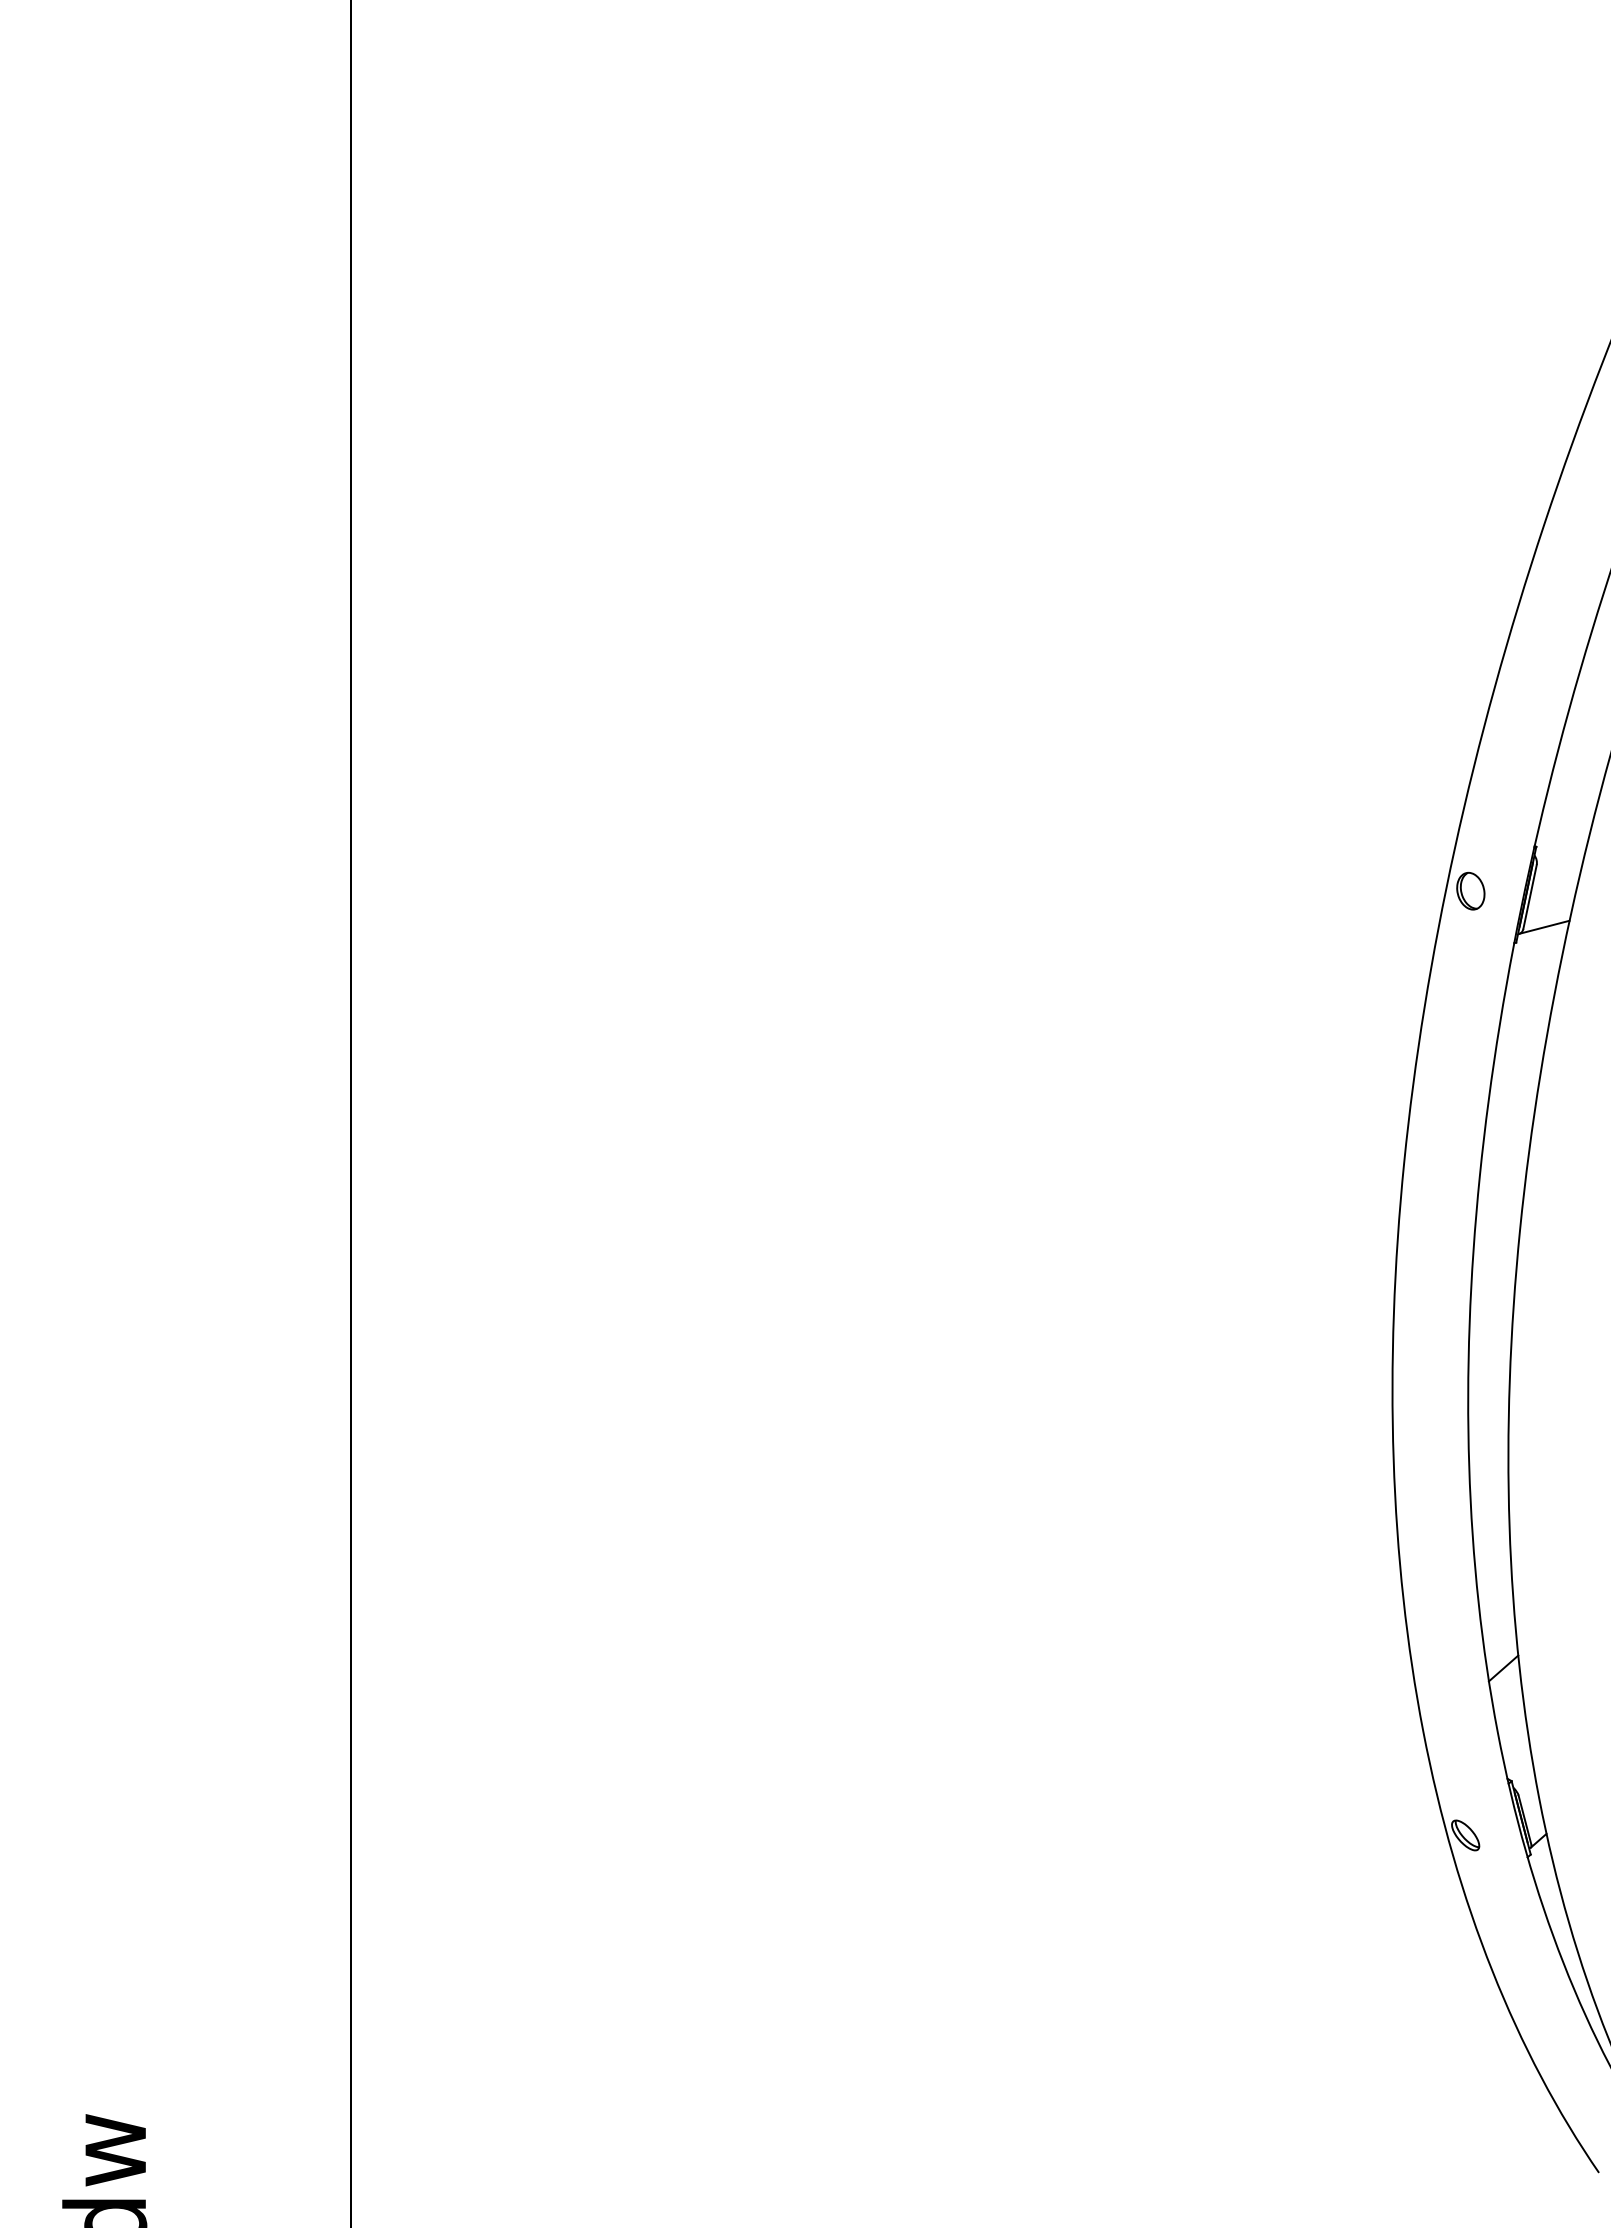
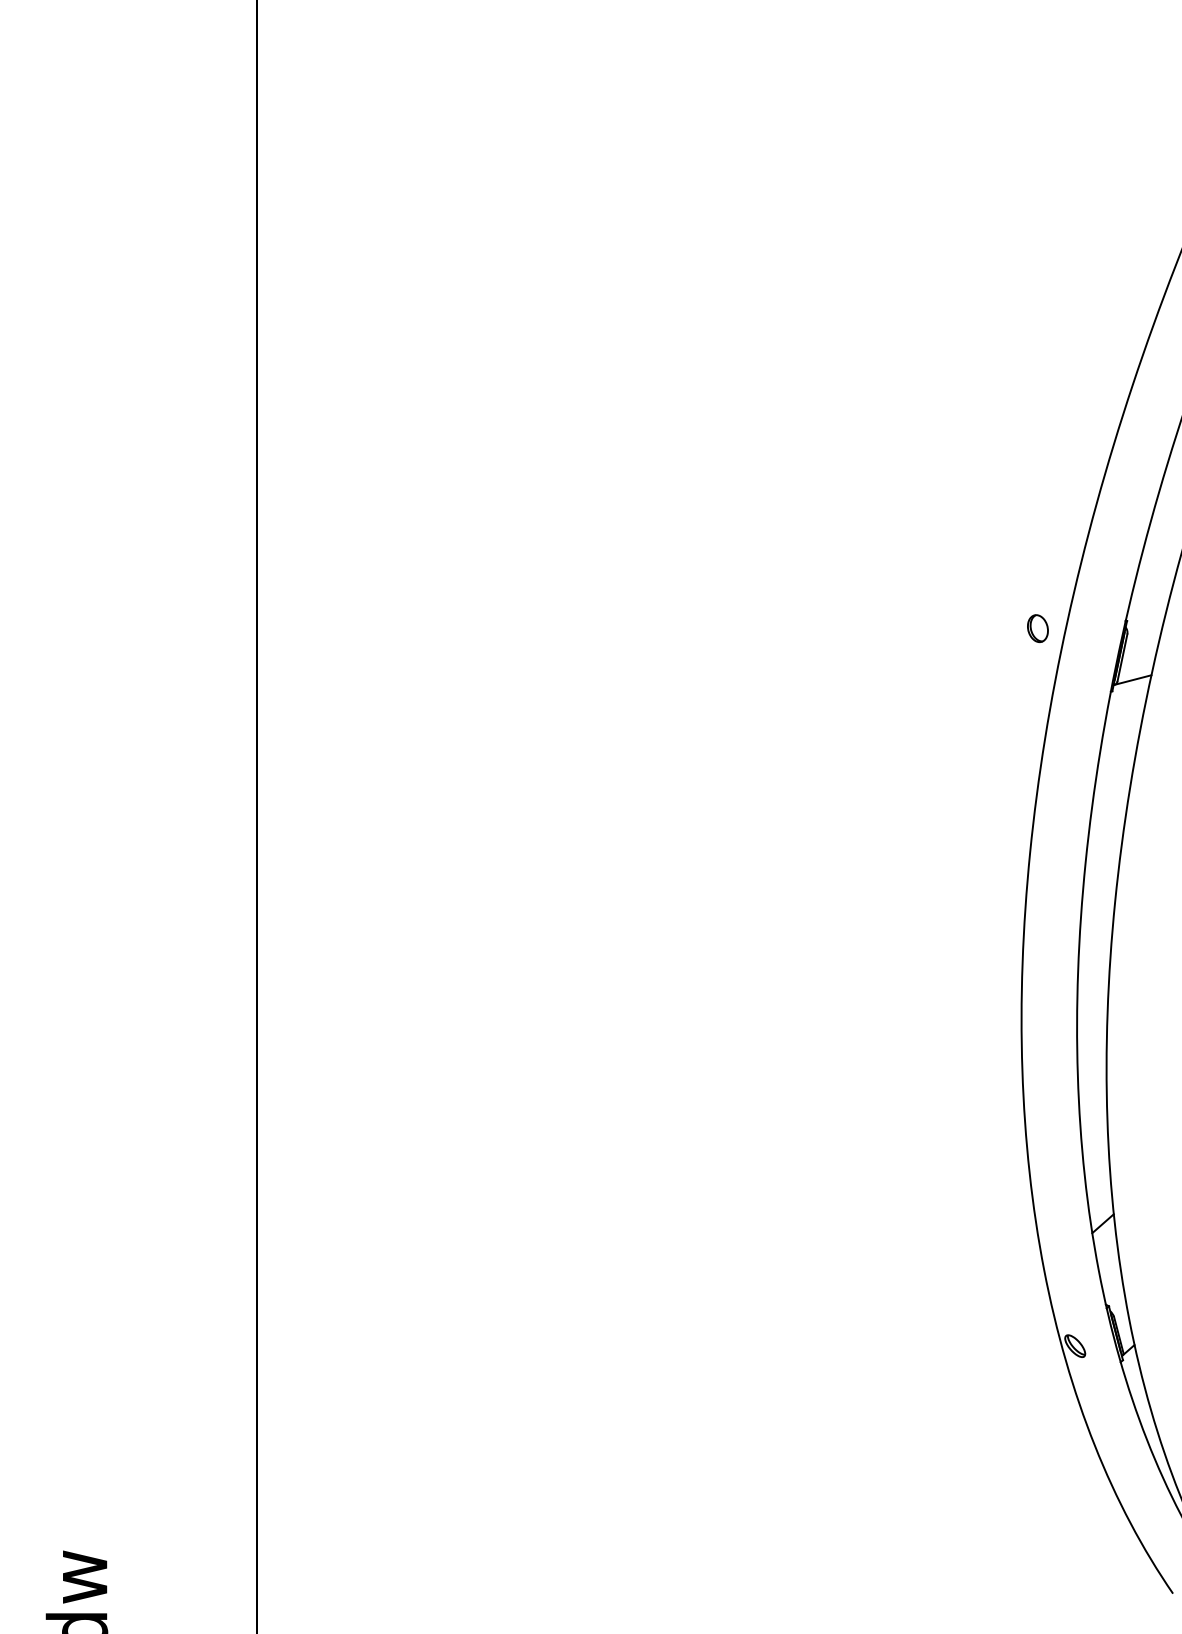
part: (1470, 890) -> (1037, 628), moved

